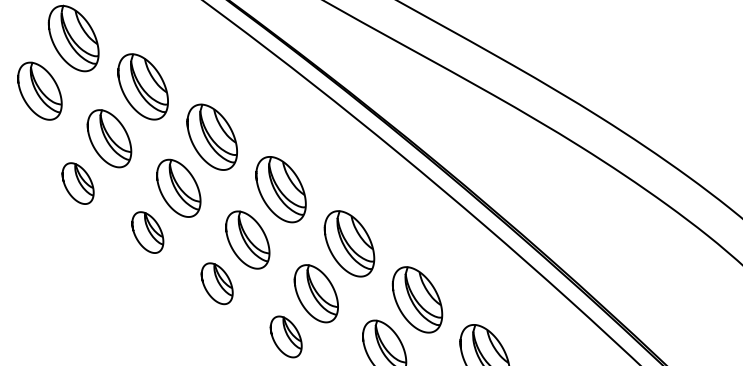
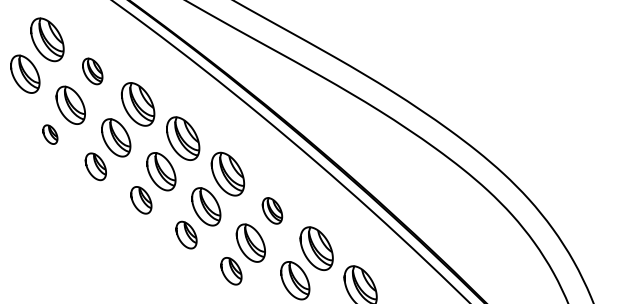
part: (142, 86) -> (92, 71), size x0.6
part: (78, 183) -> (50, 134), size x0.7
part: (417, 299) -> (272, 210), size x0.6

